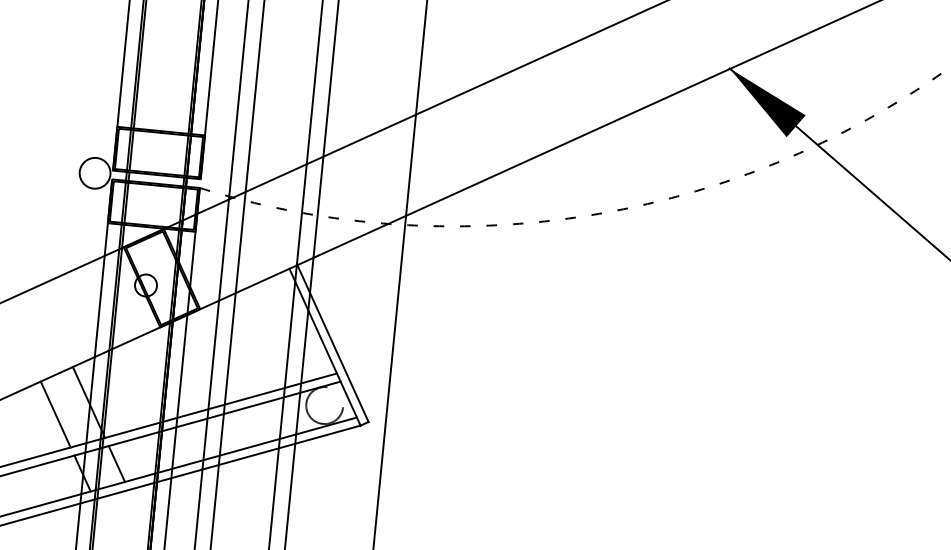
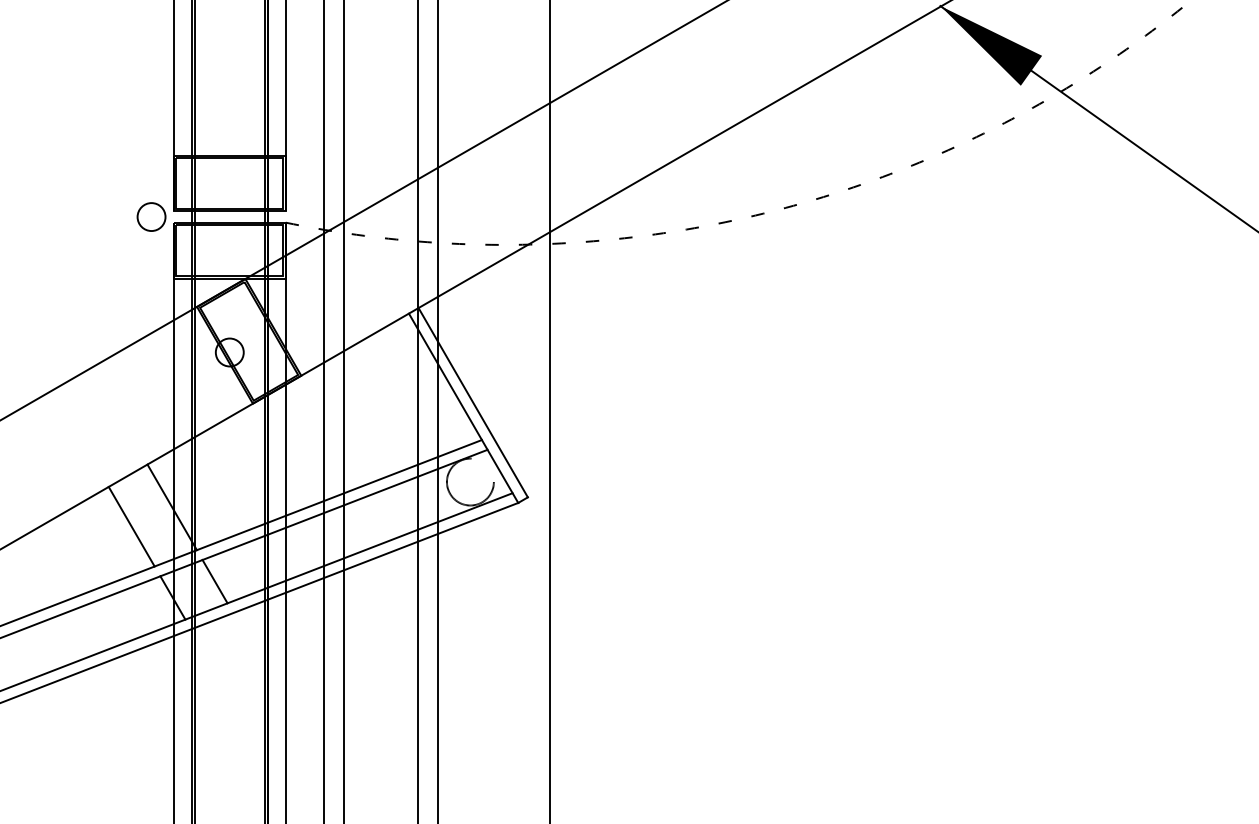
circle: (95, 173) -> (151, 217), size x0.71

